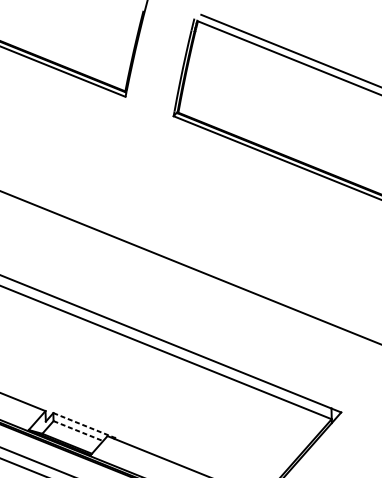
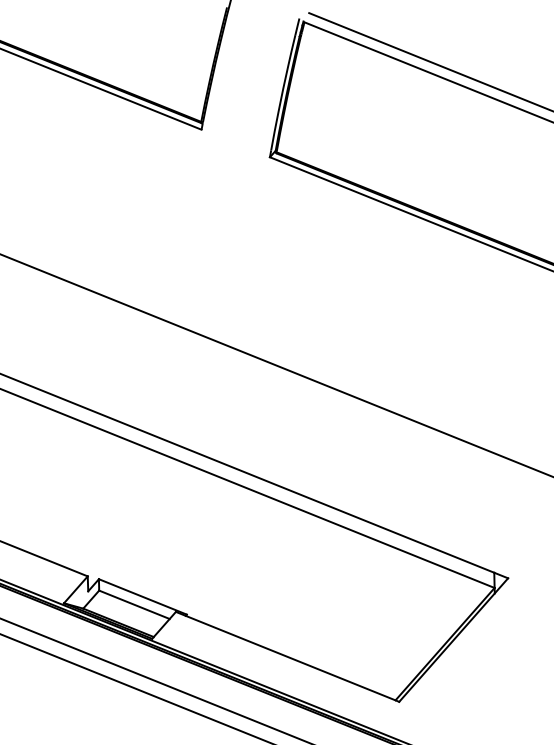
line: (84, 425) -> (143, 597), dashed -> solid
line: (78, 430) -> (134, 604), dashed -> solid

